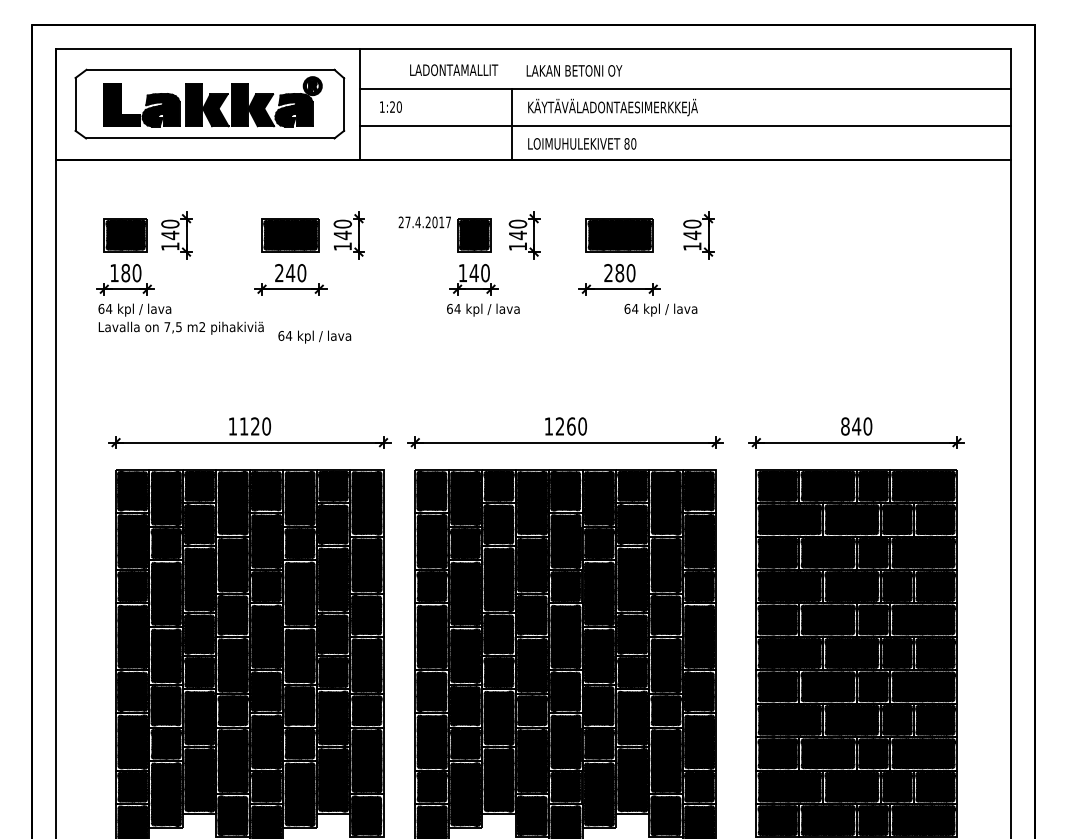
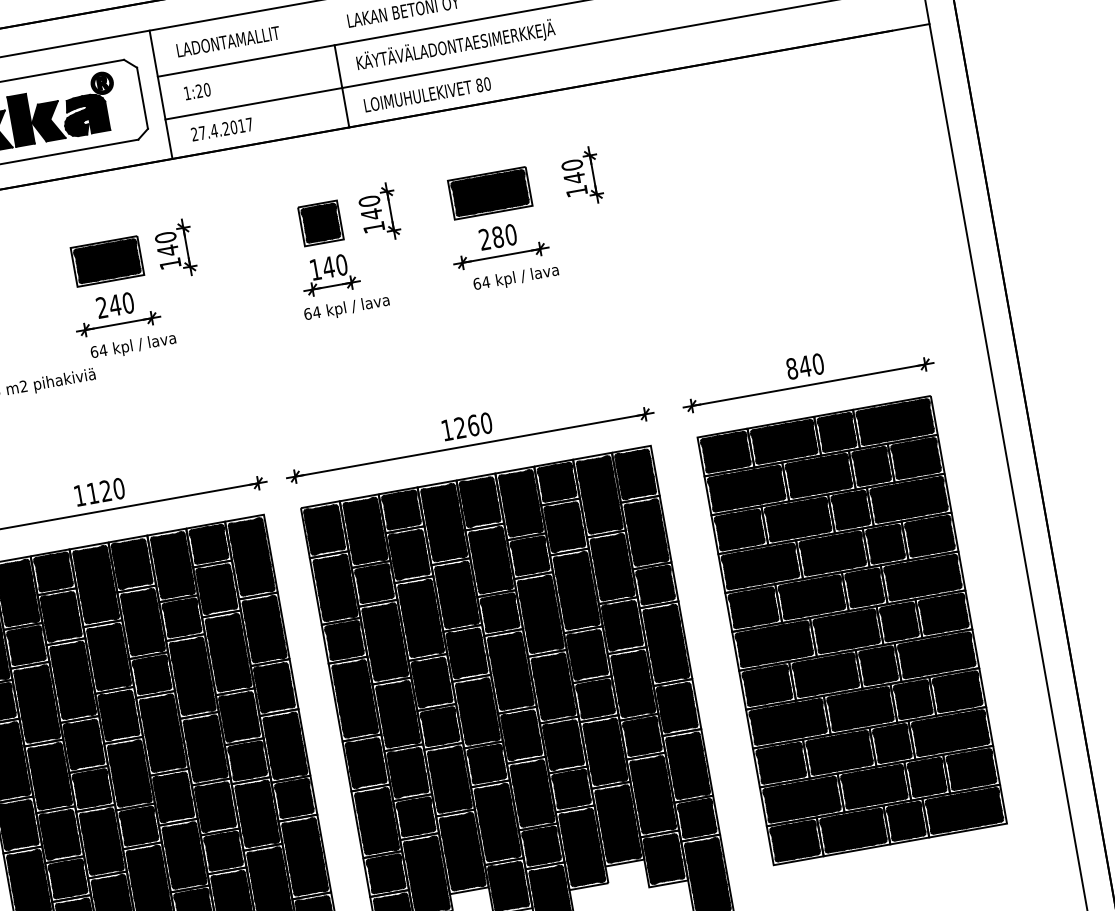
text: (454, 70) -> (228, 42), moved
text: (424, 222) -> (221, 129), moved
text: (660, 309) -> (515, 277), moved
text: (314, 336) -> (133, 345), moved

